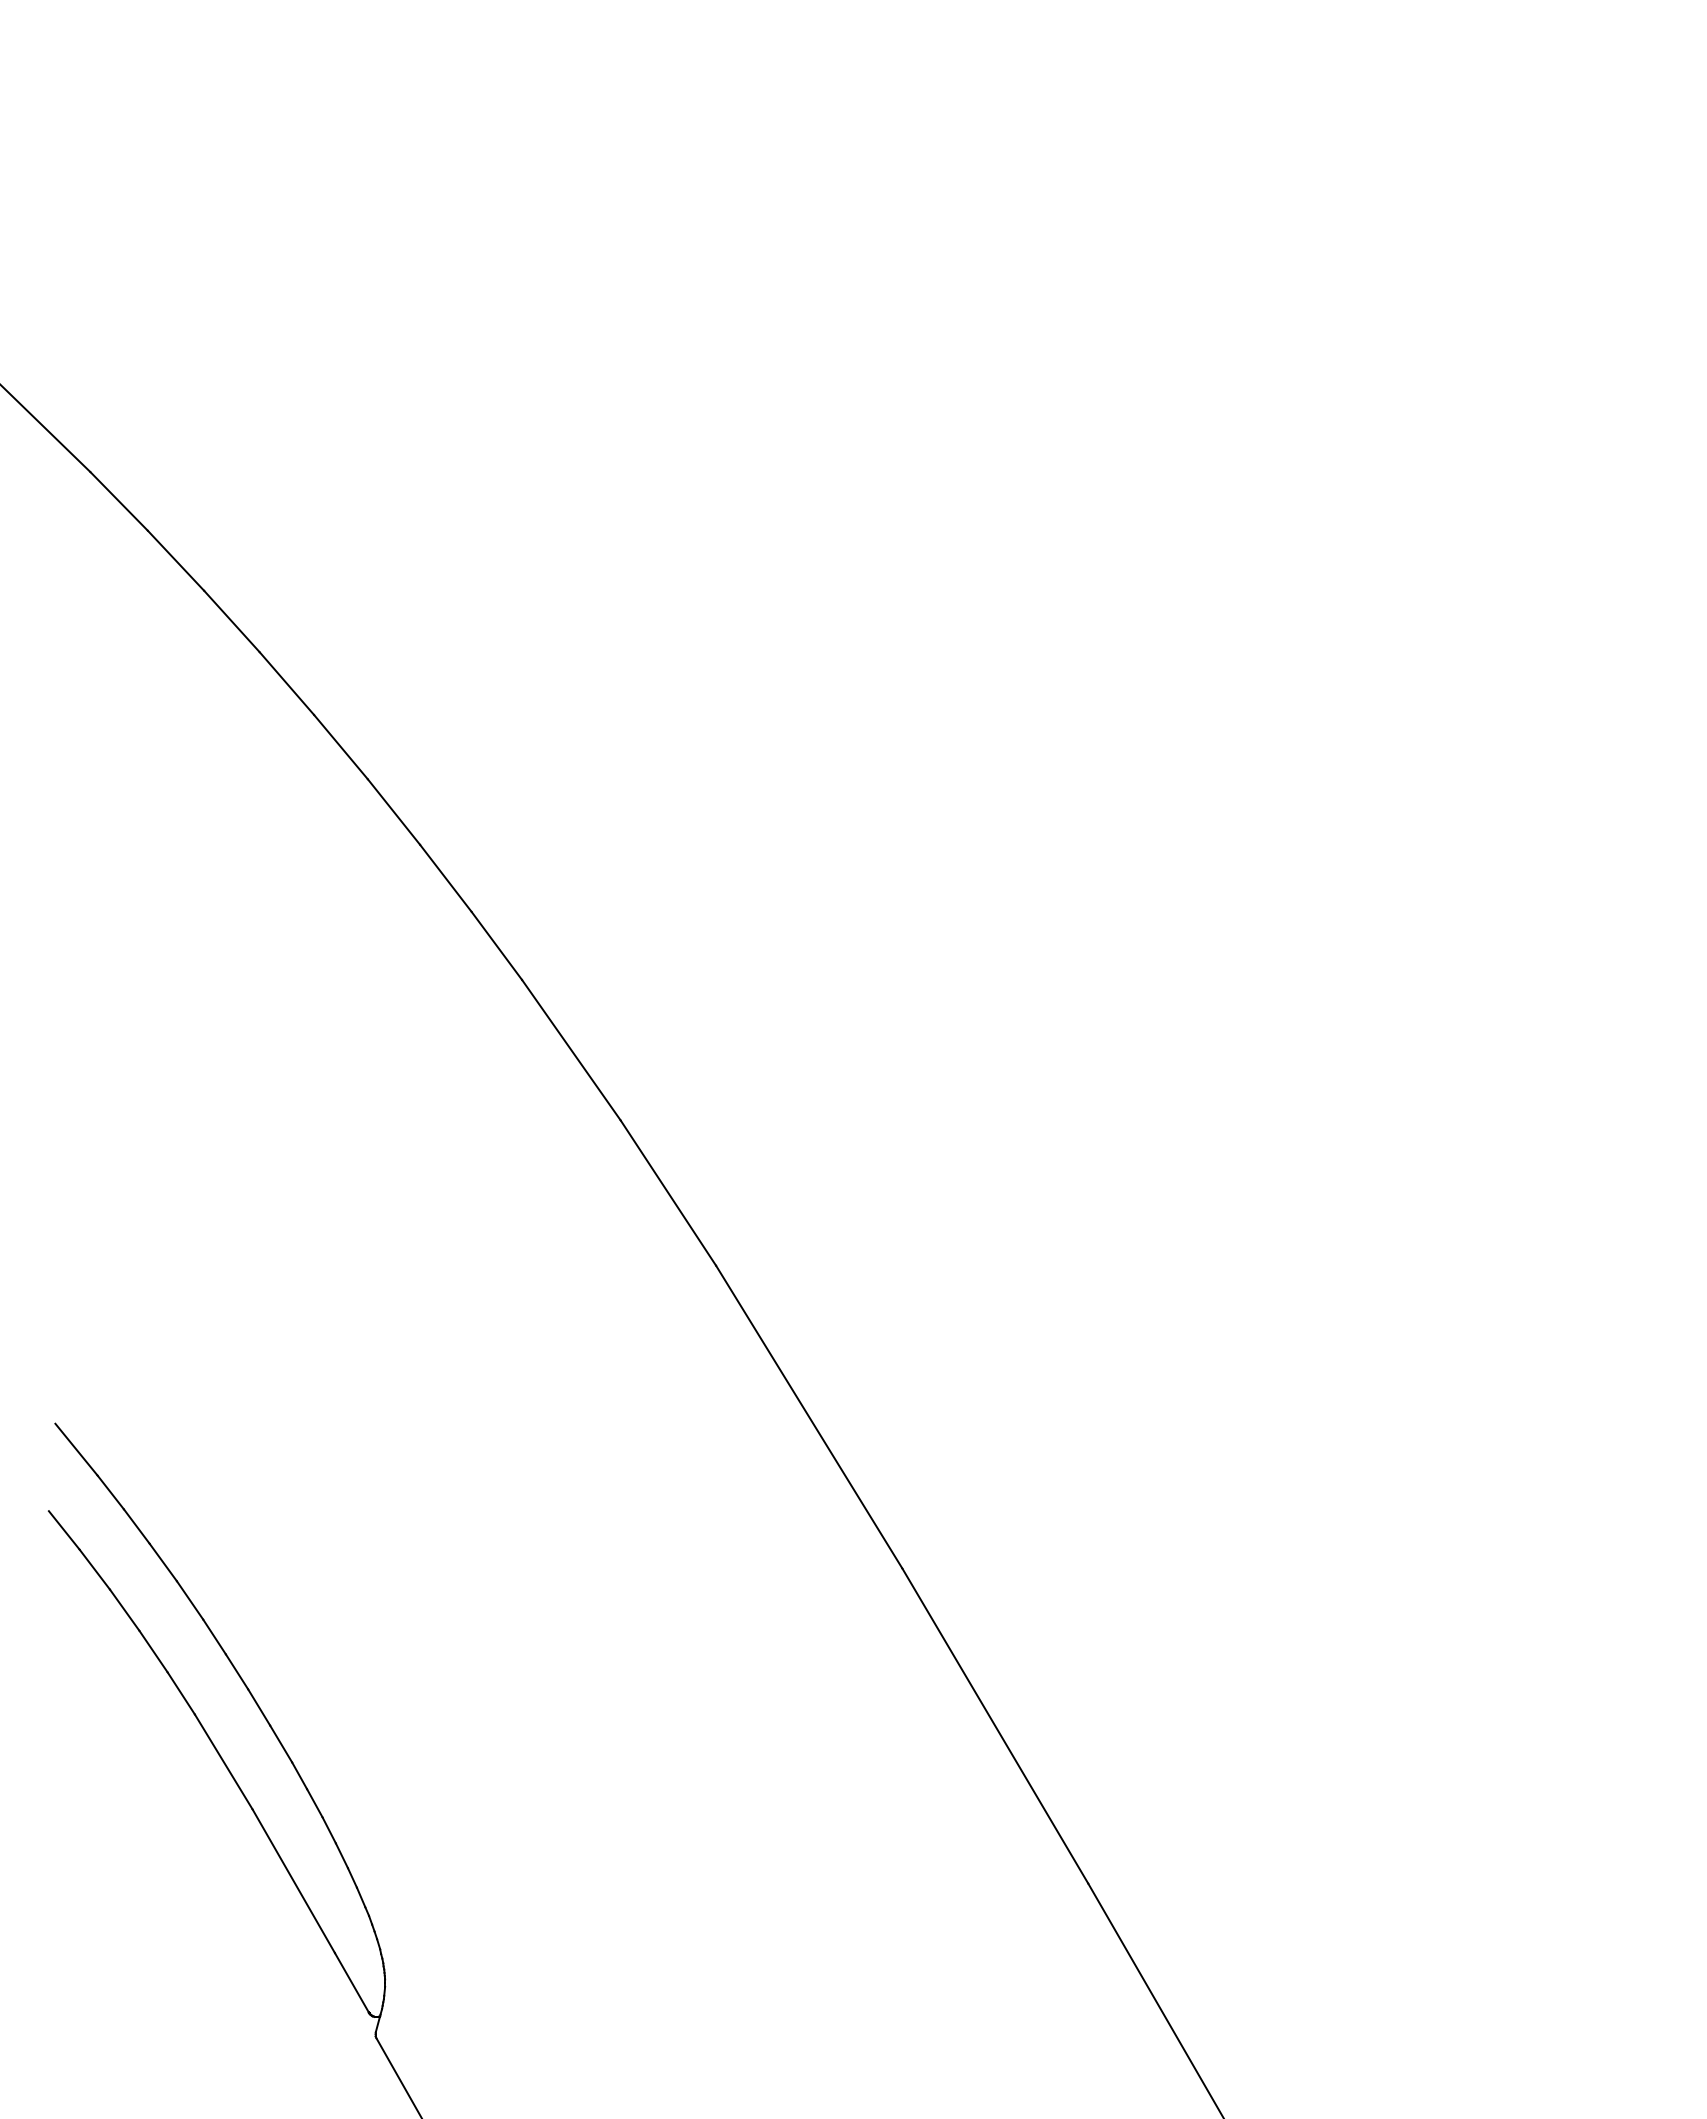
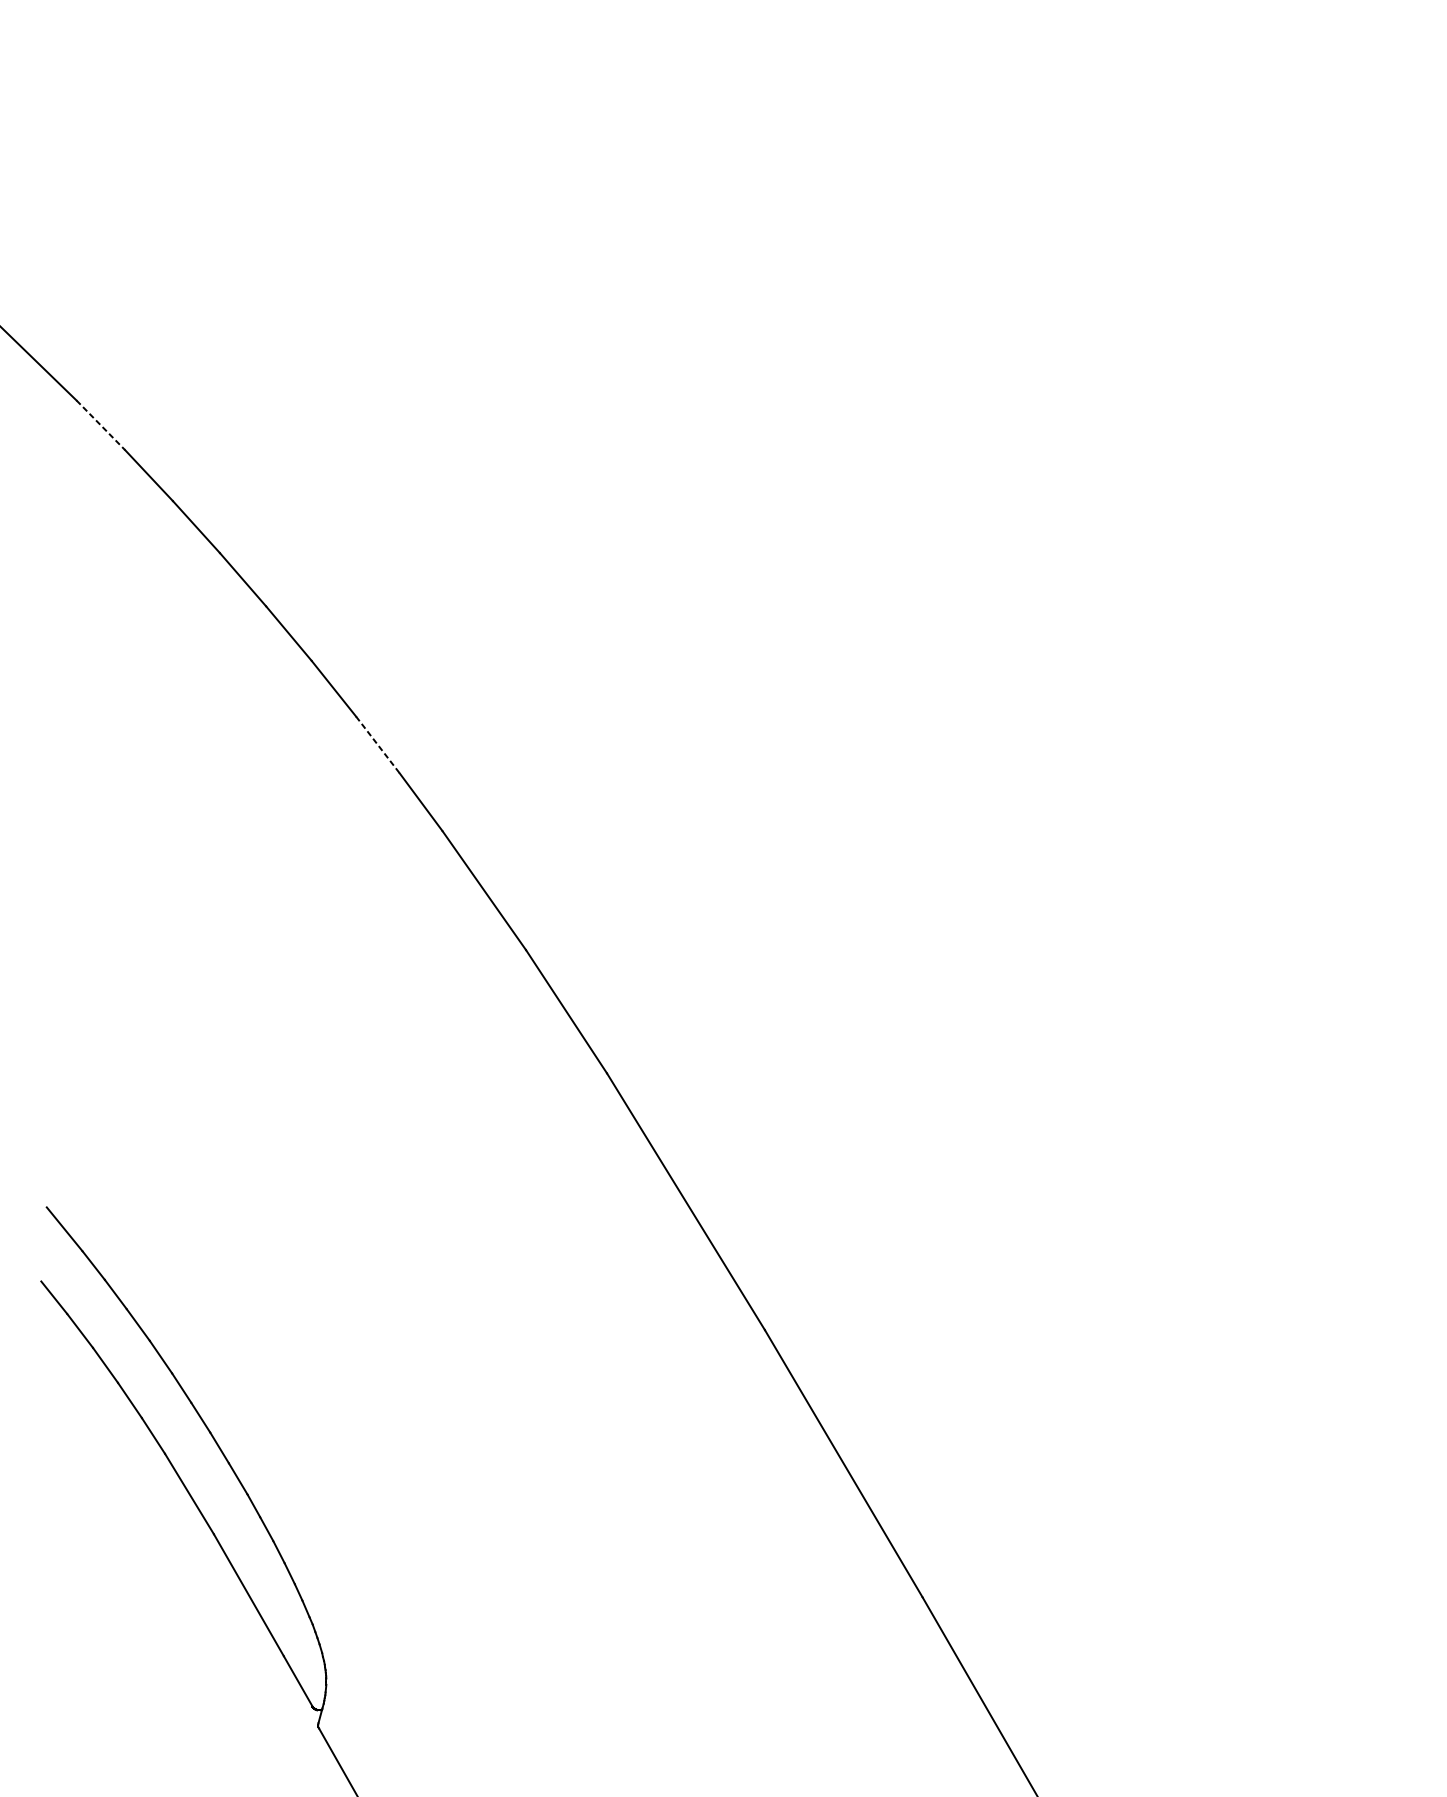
line: (119, 501) -> (101, 425), solid -> dashed
line: (446, 878) -> (378, 745), solid -> dashed

